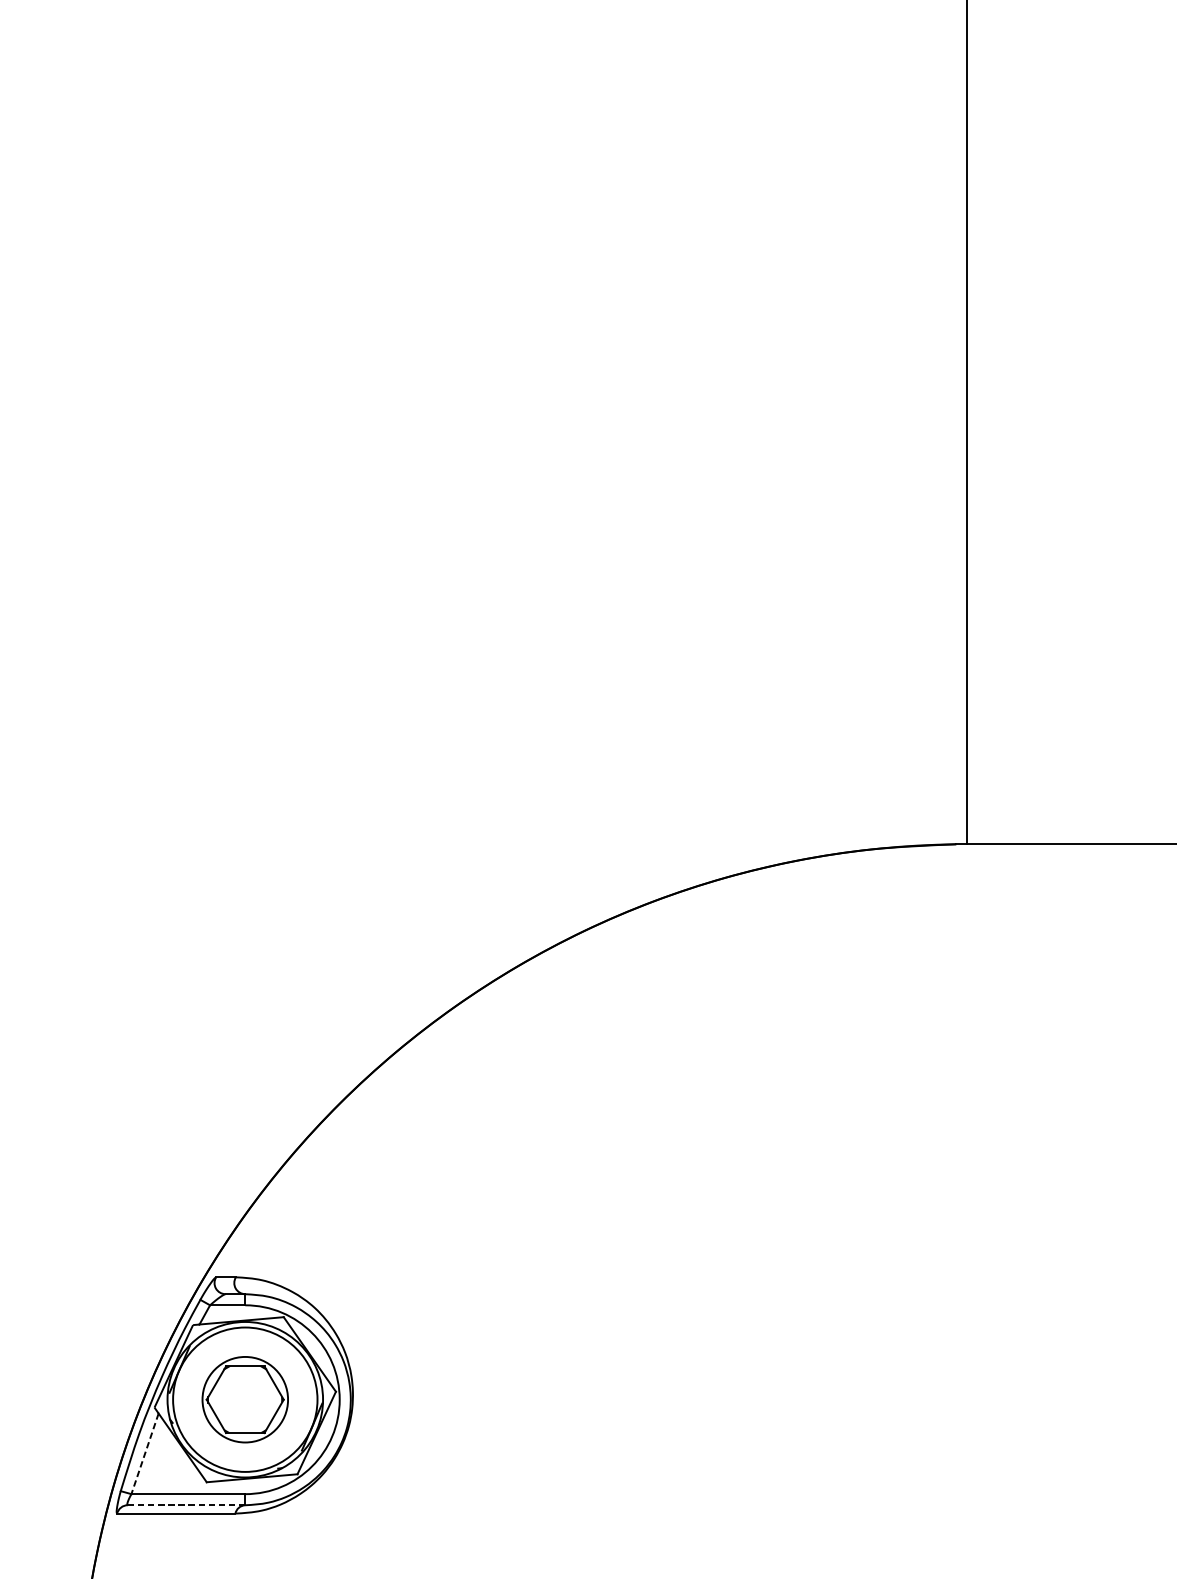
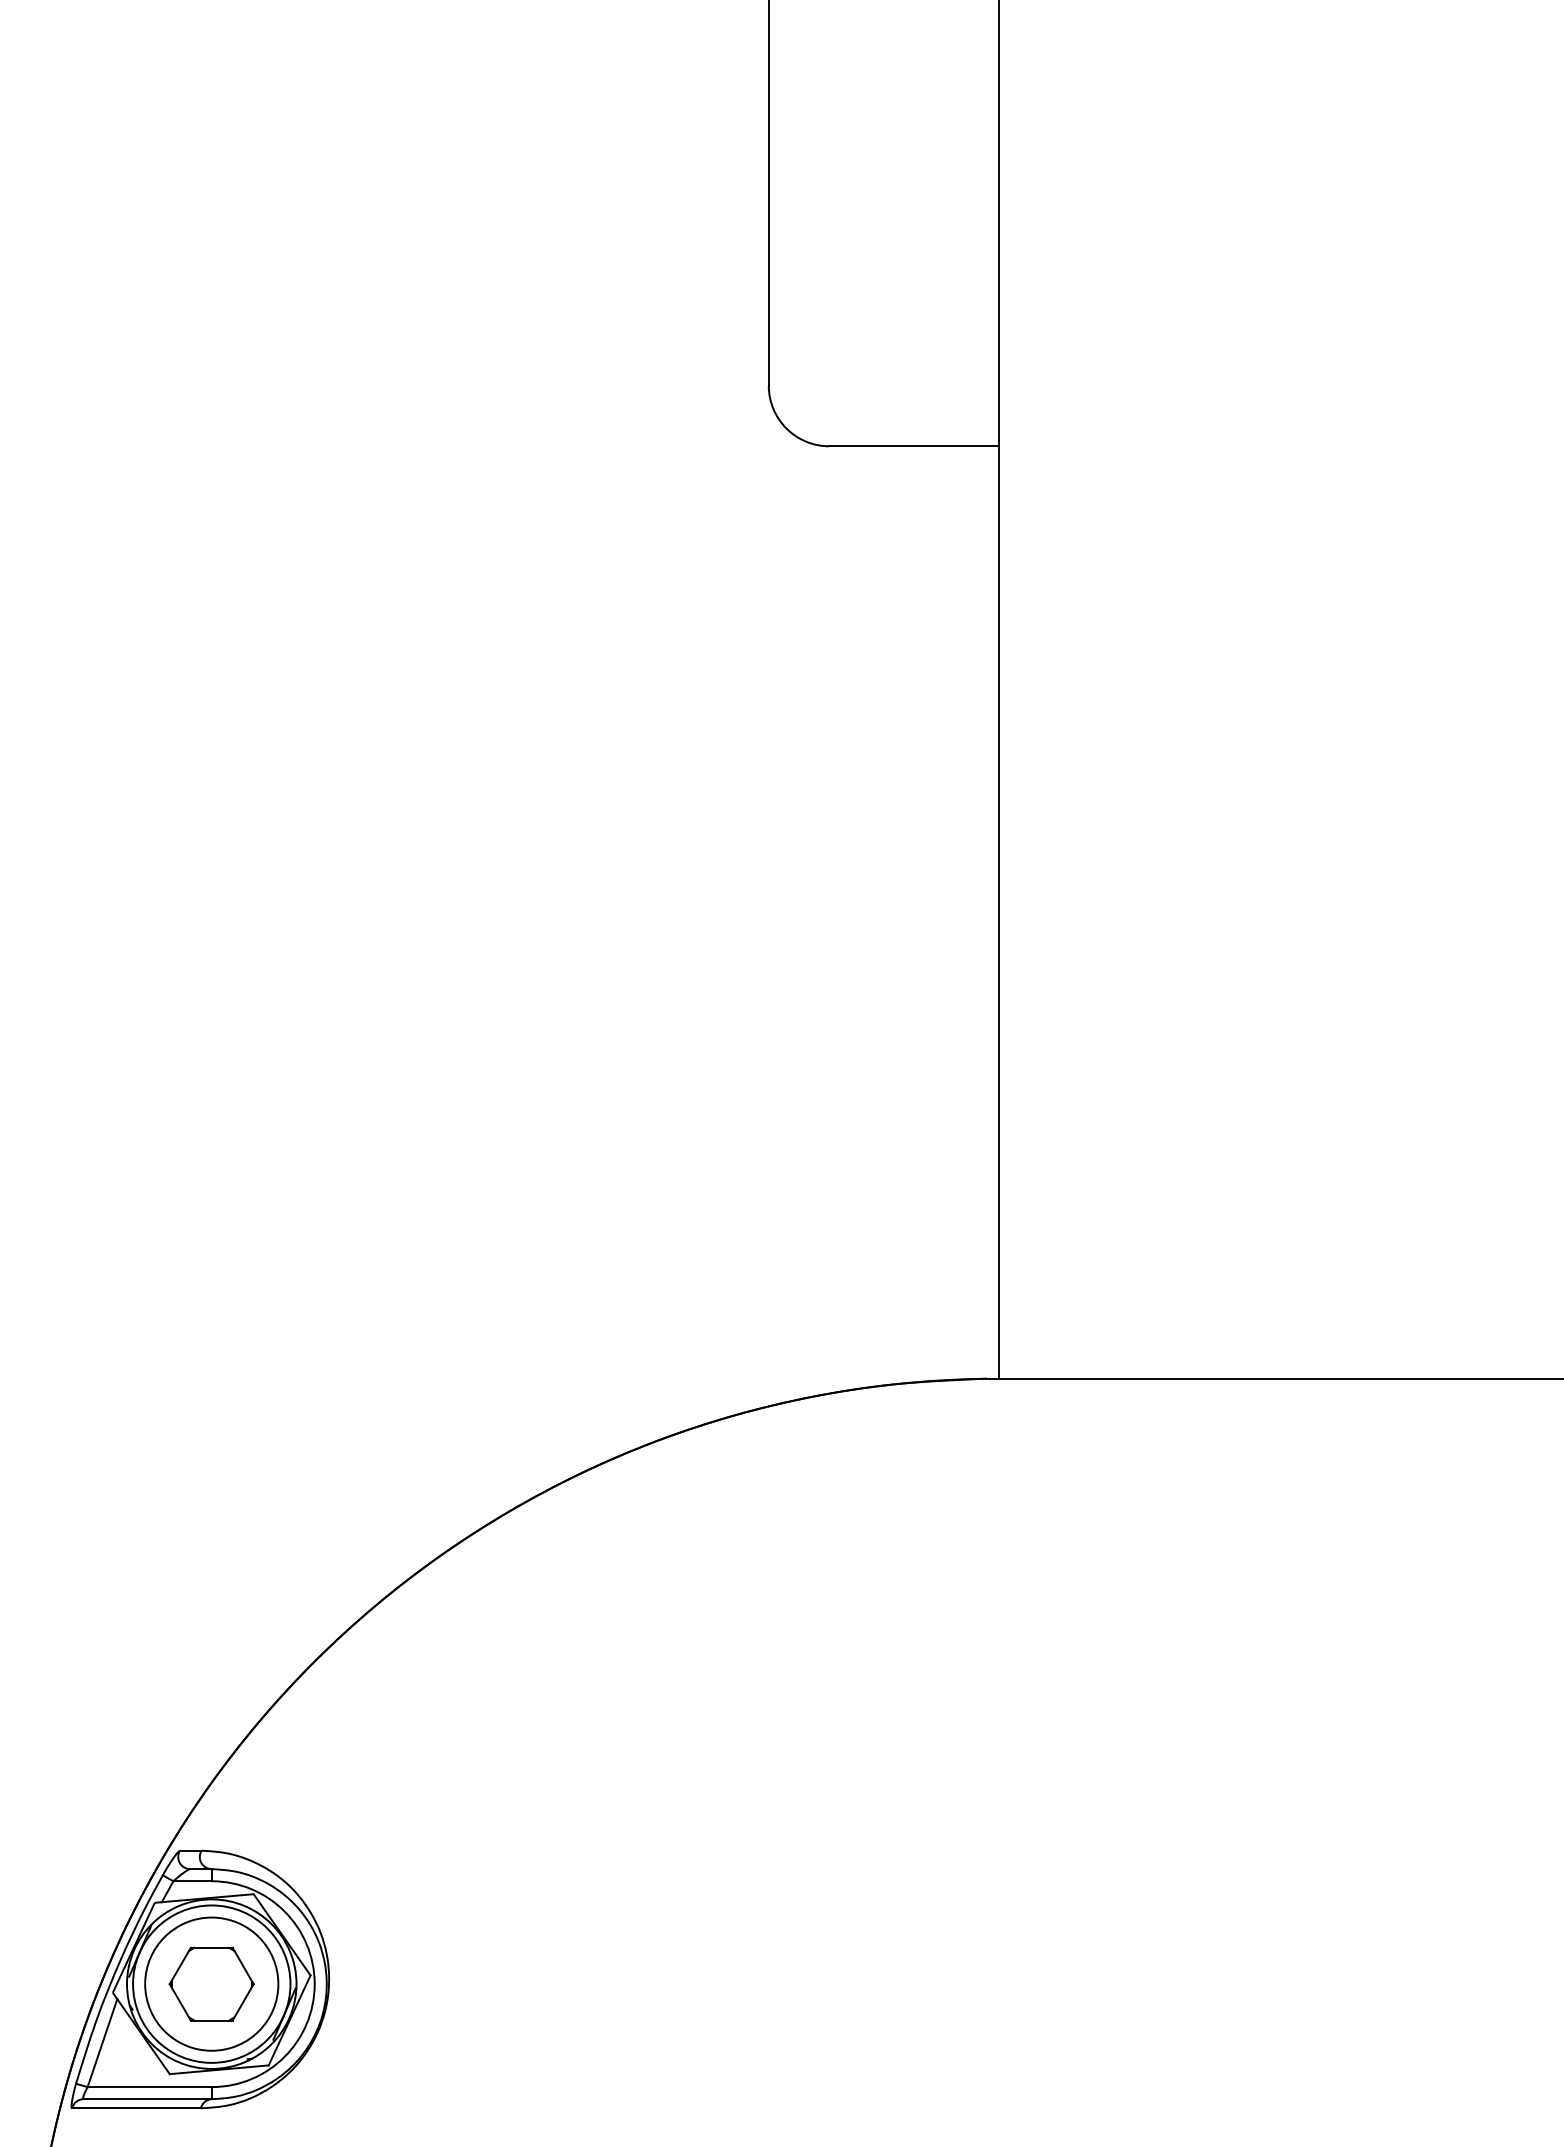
circle: (245, 1399) -> (211, 1983), size x1.43
line: (145, 1454) -> (102, 2043), dashed -> solid
line: (186, 1505) -> (147, 2099), dashed -> solid

